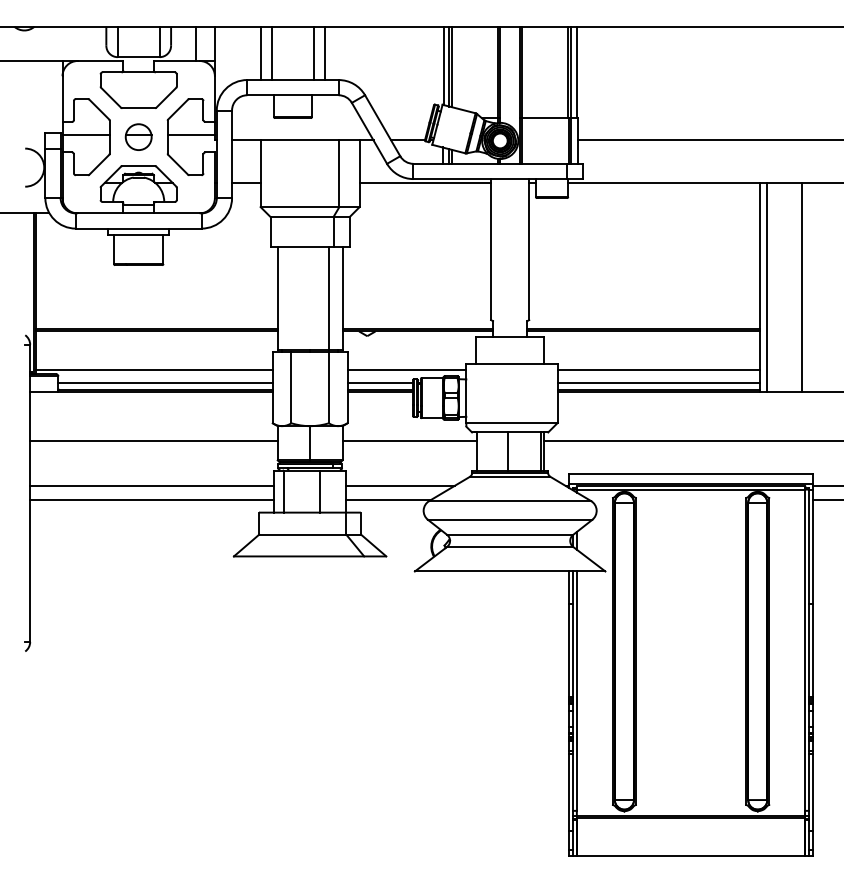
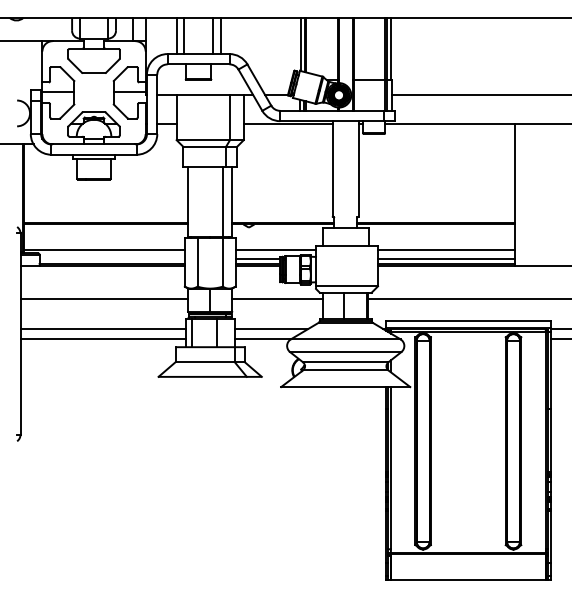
part: (137, 136) -> (93, 92), removed
line: (766, 287) -> (519, 194), removed
line: (802, 287) -> (543, 194), removed
line: (164, 383) -> (111, 259), removed

